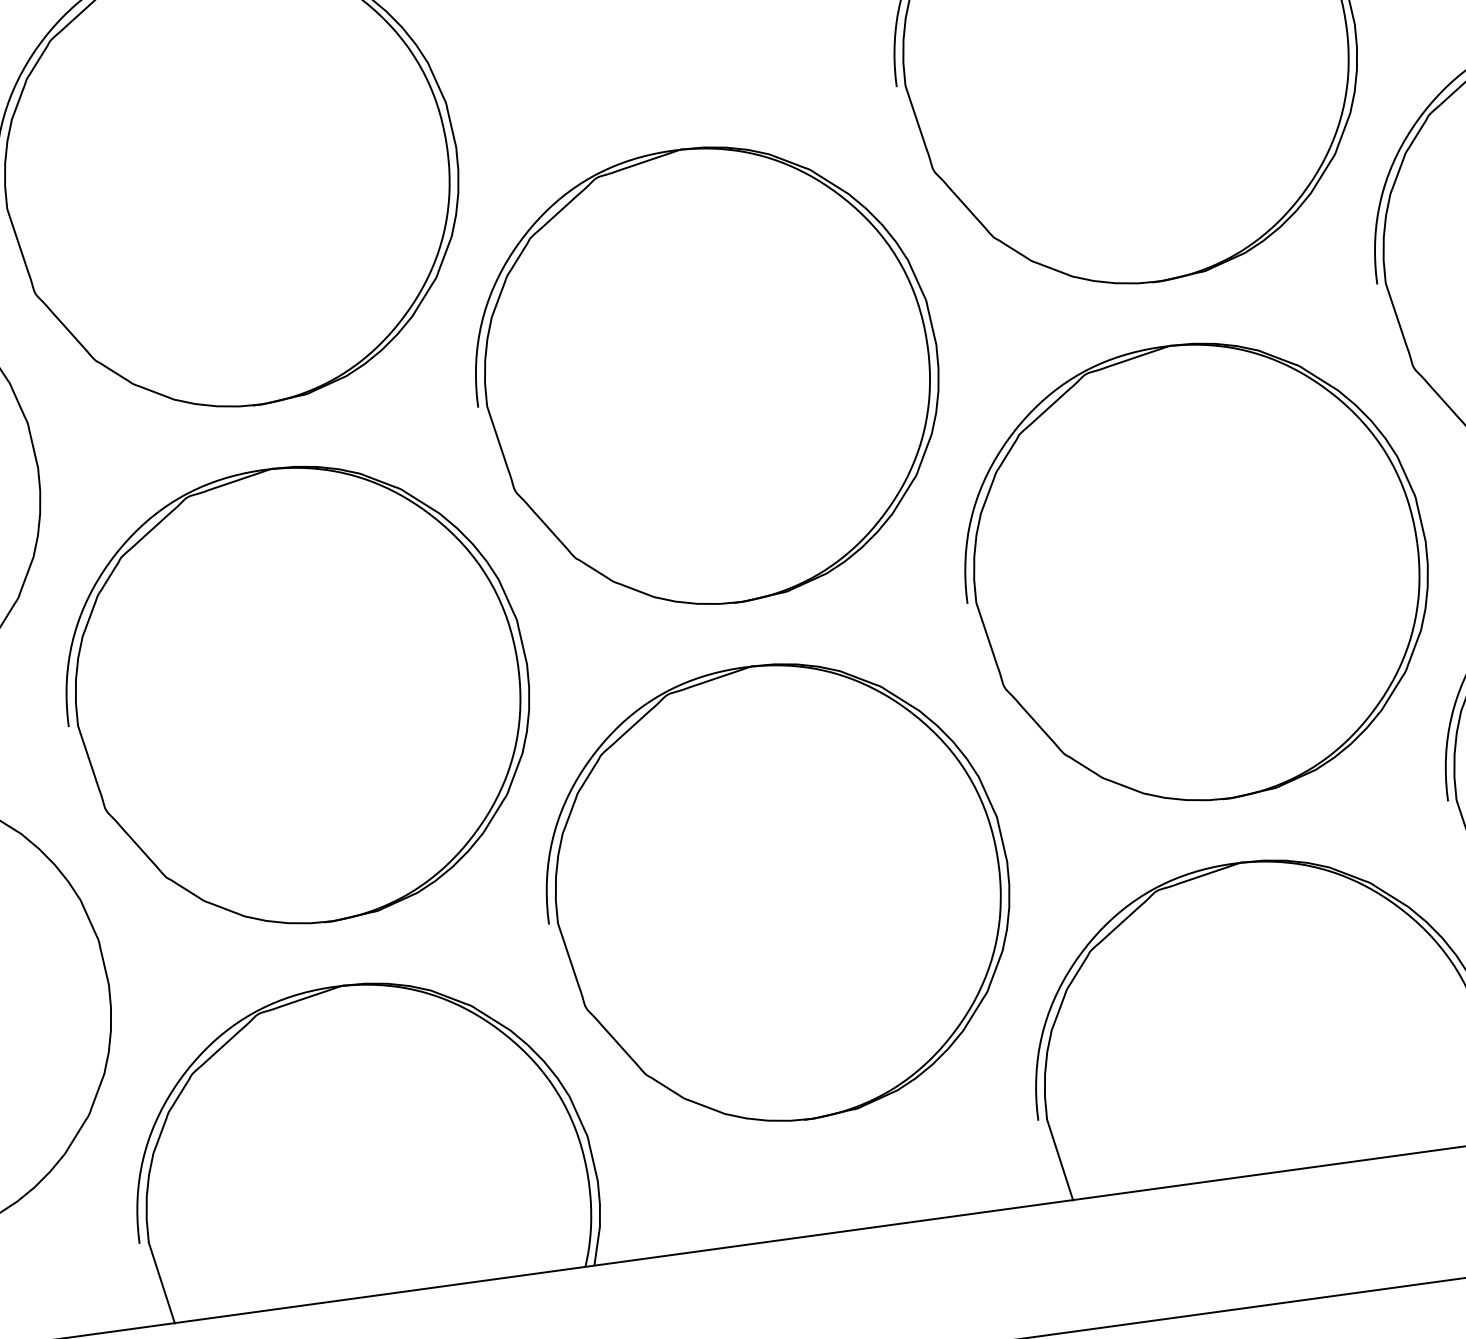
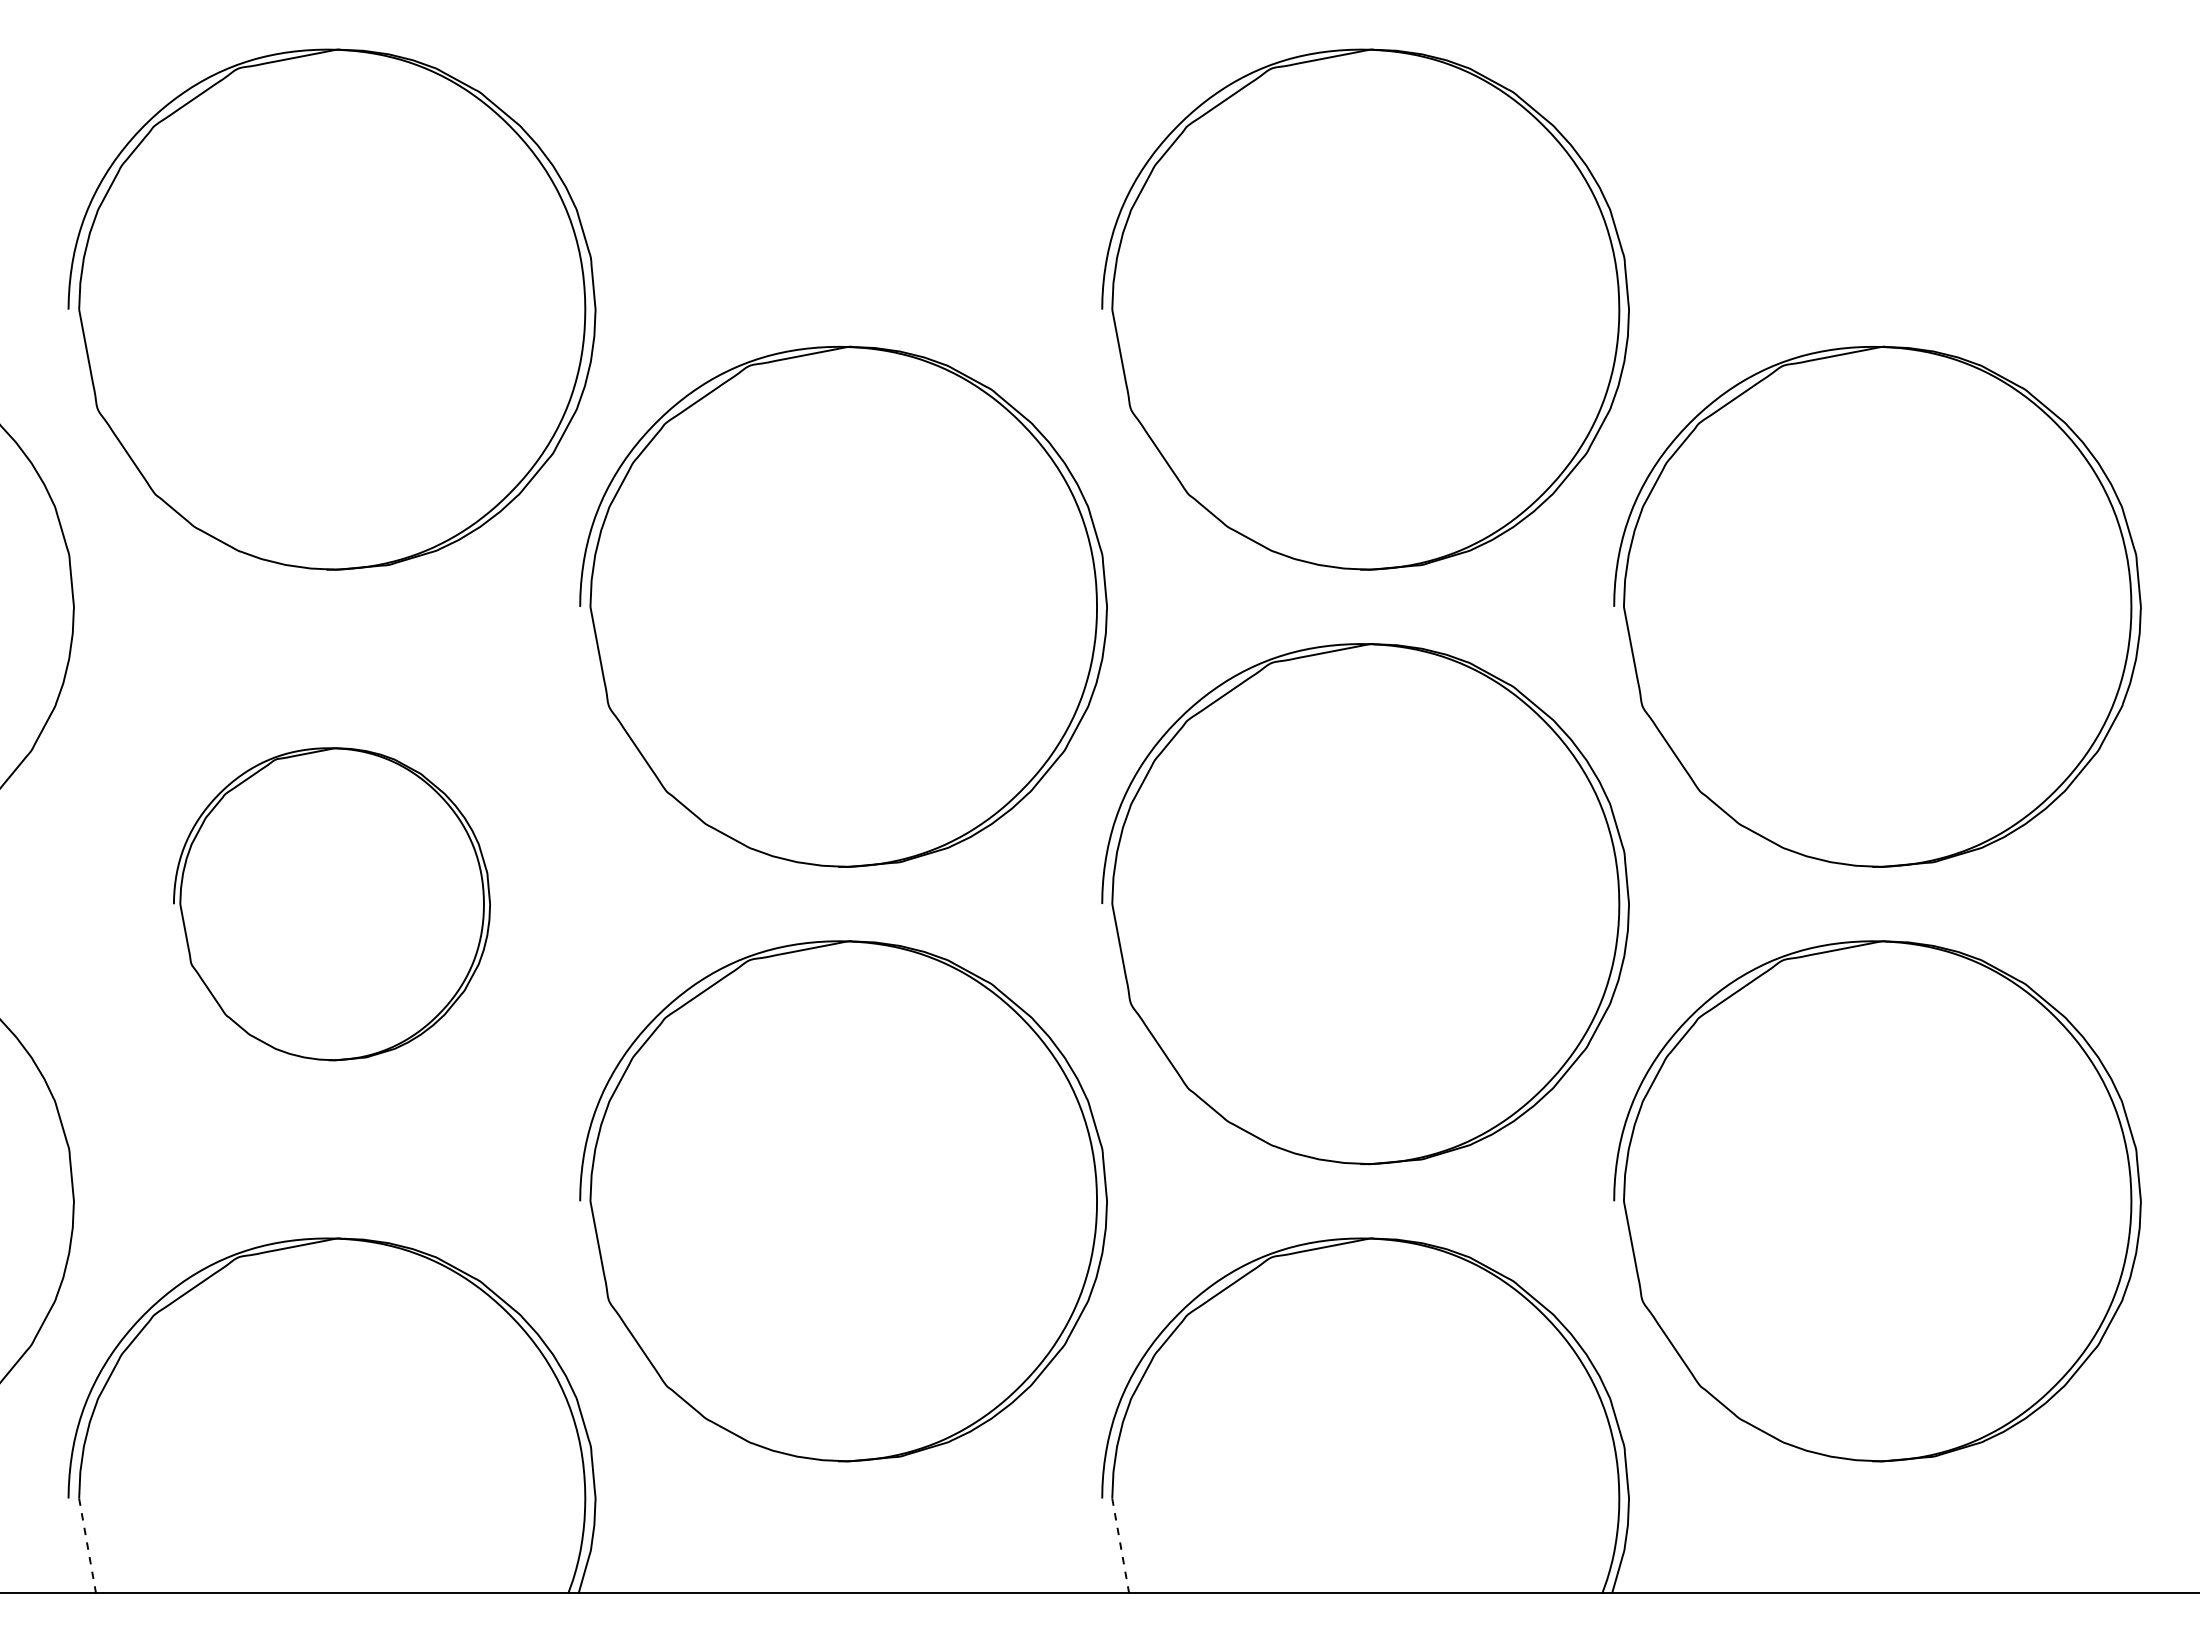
part: (297, 696) -> (331, 904), size x0.6
line: (1059, 1160) -> (1120, 1546), solid -> dashed
line: (161, 1283) -> (87, 1546), solid -> dashed

